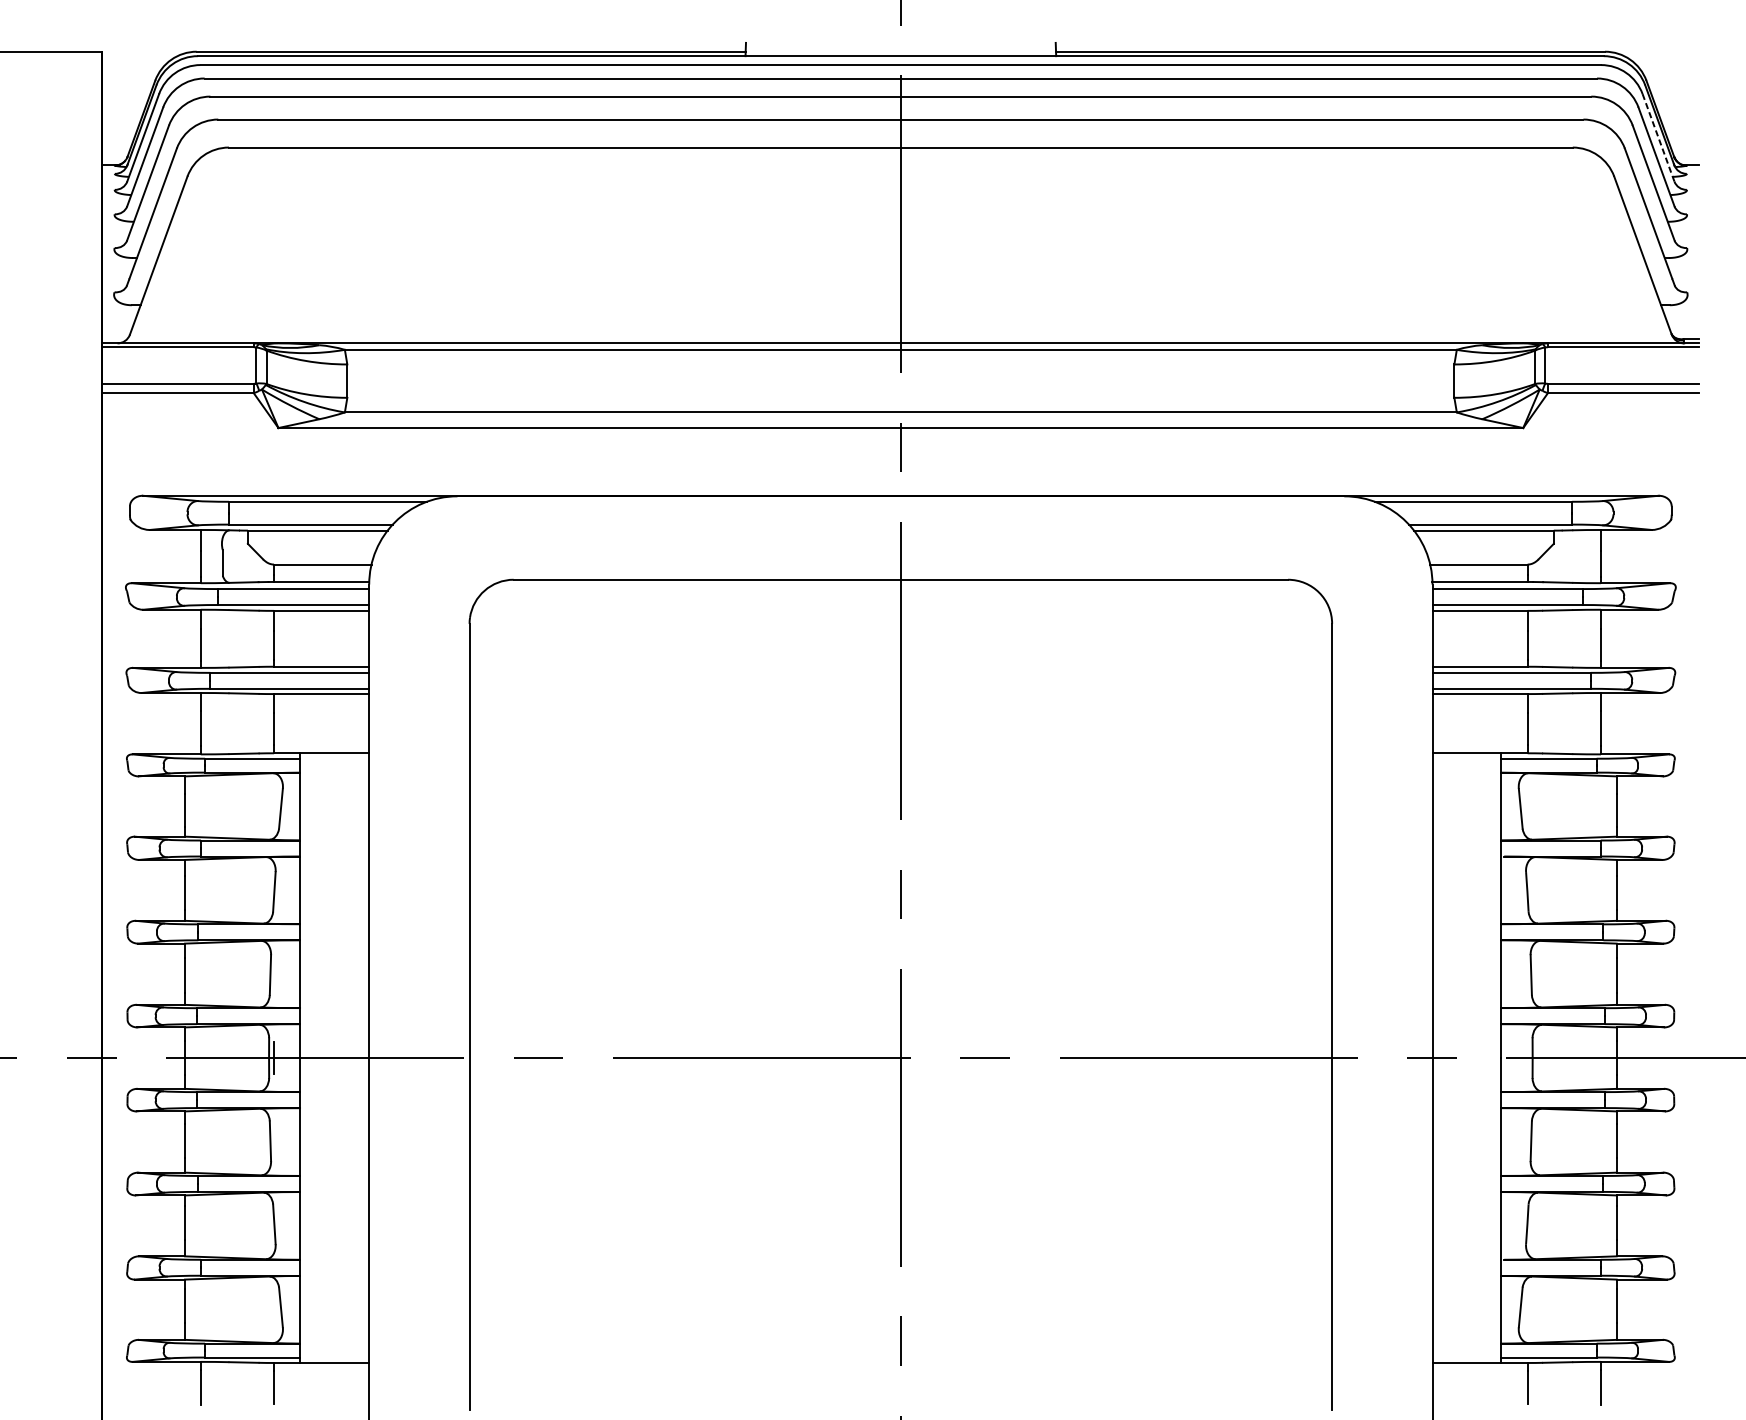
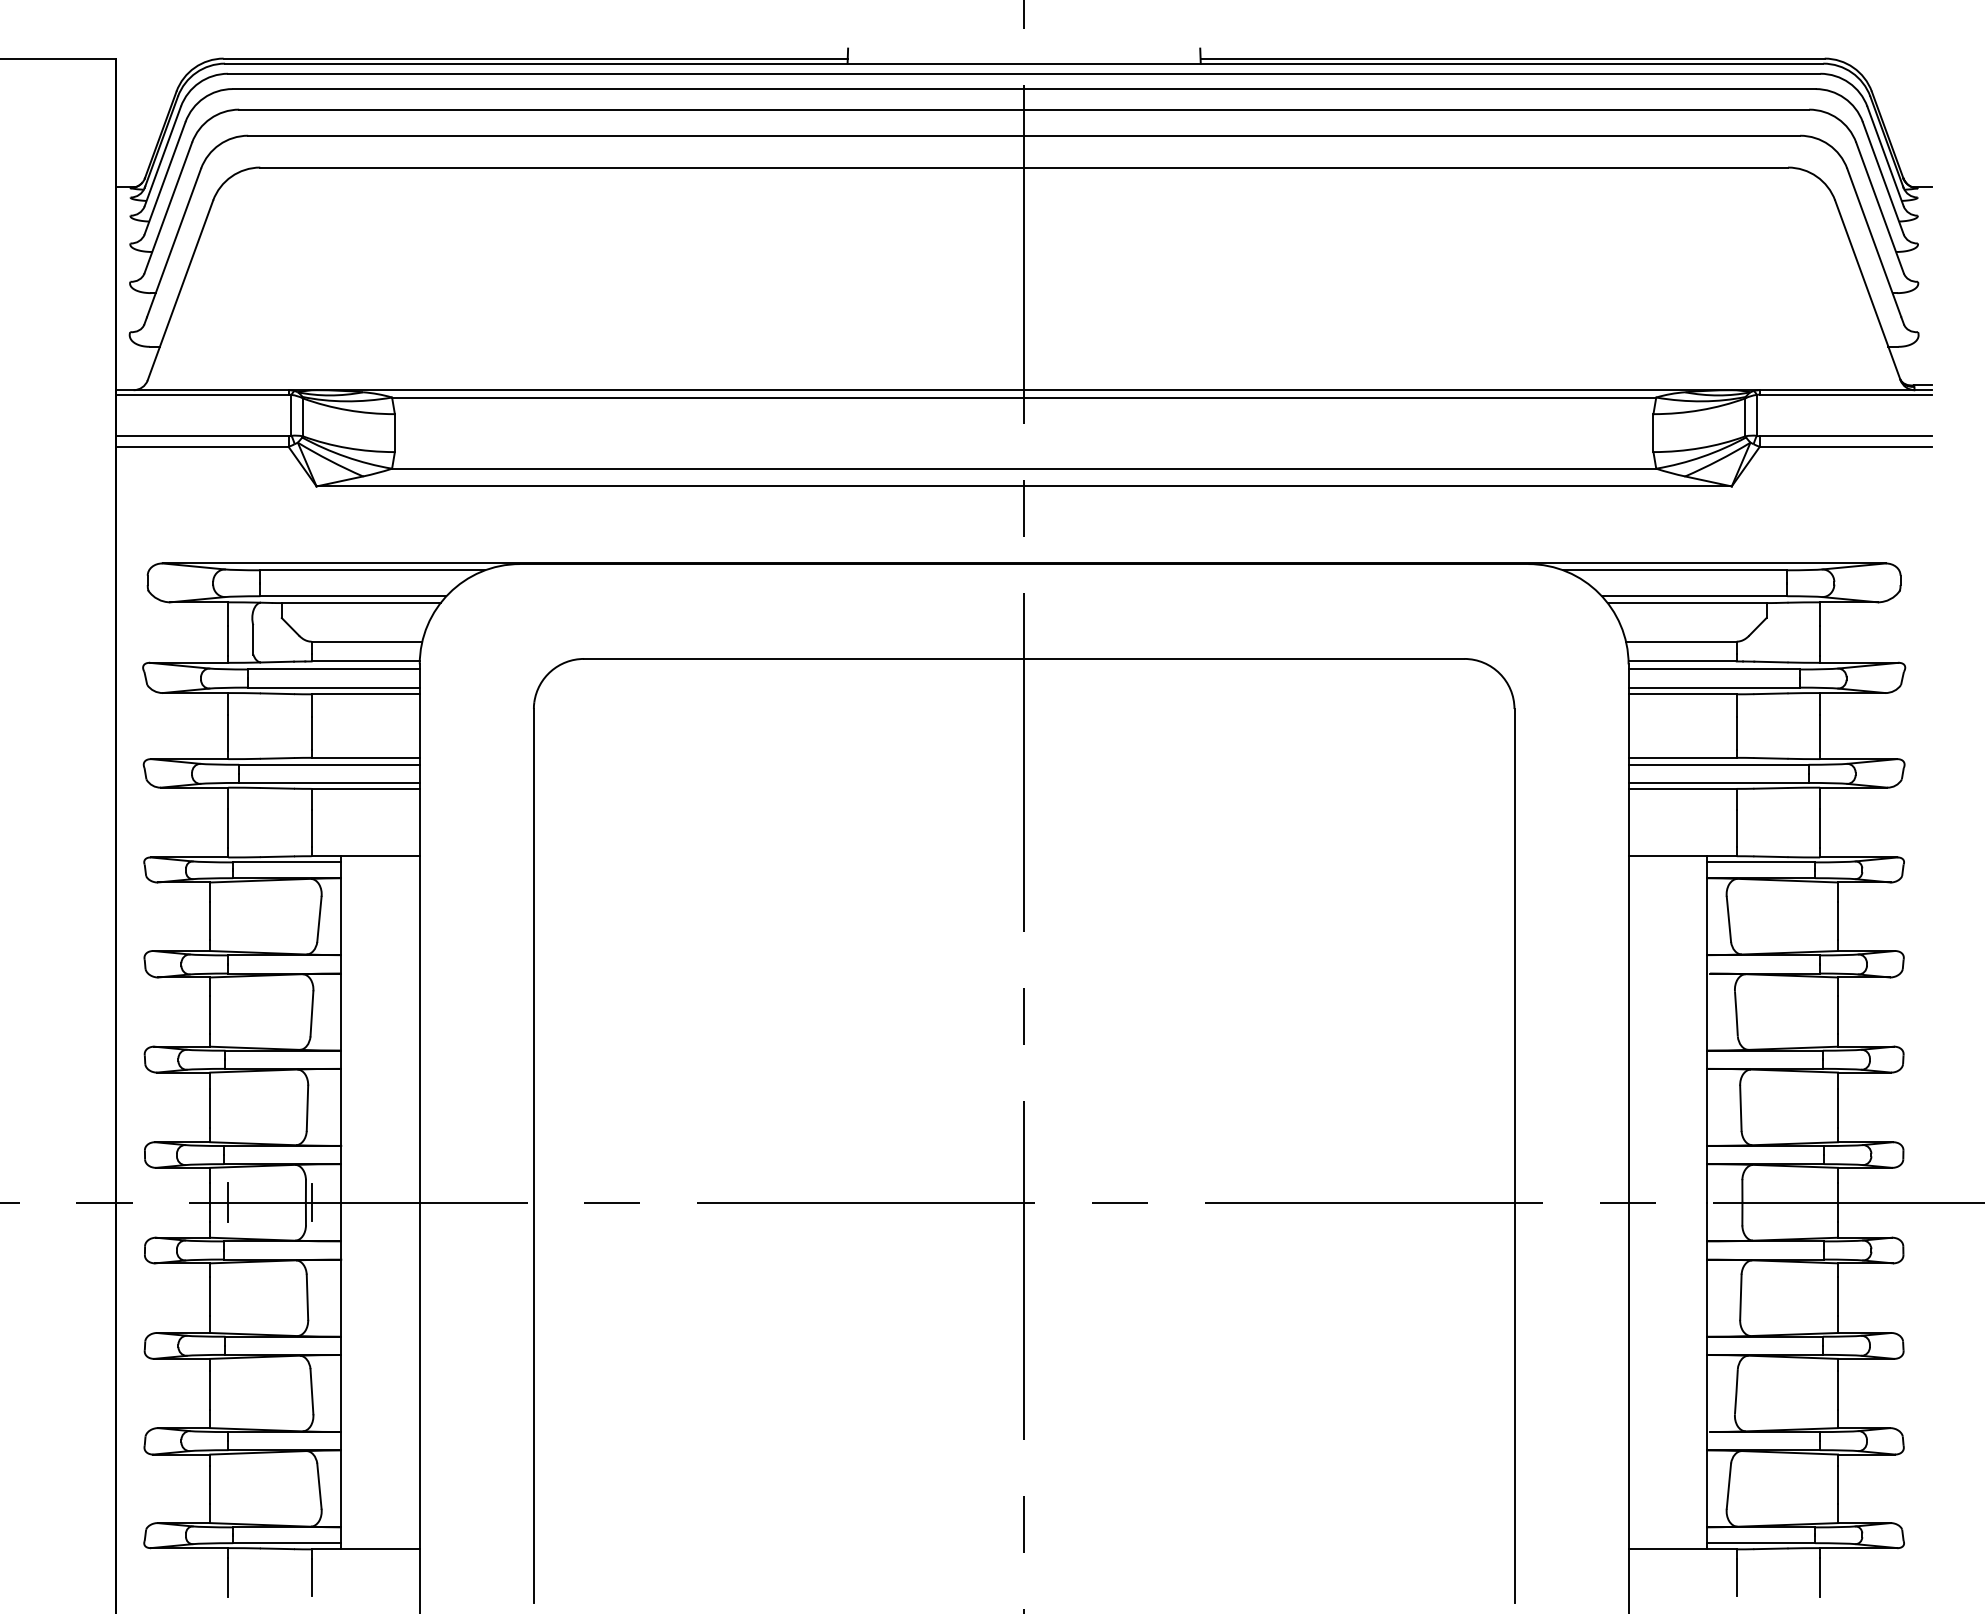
line: (1658, 137) -> (1885, 156), dashed -> solid
line: (200, 1057) -> (228, 1202), added

